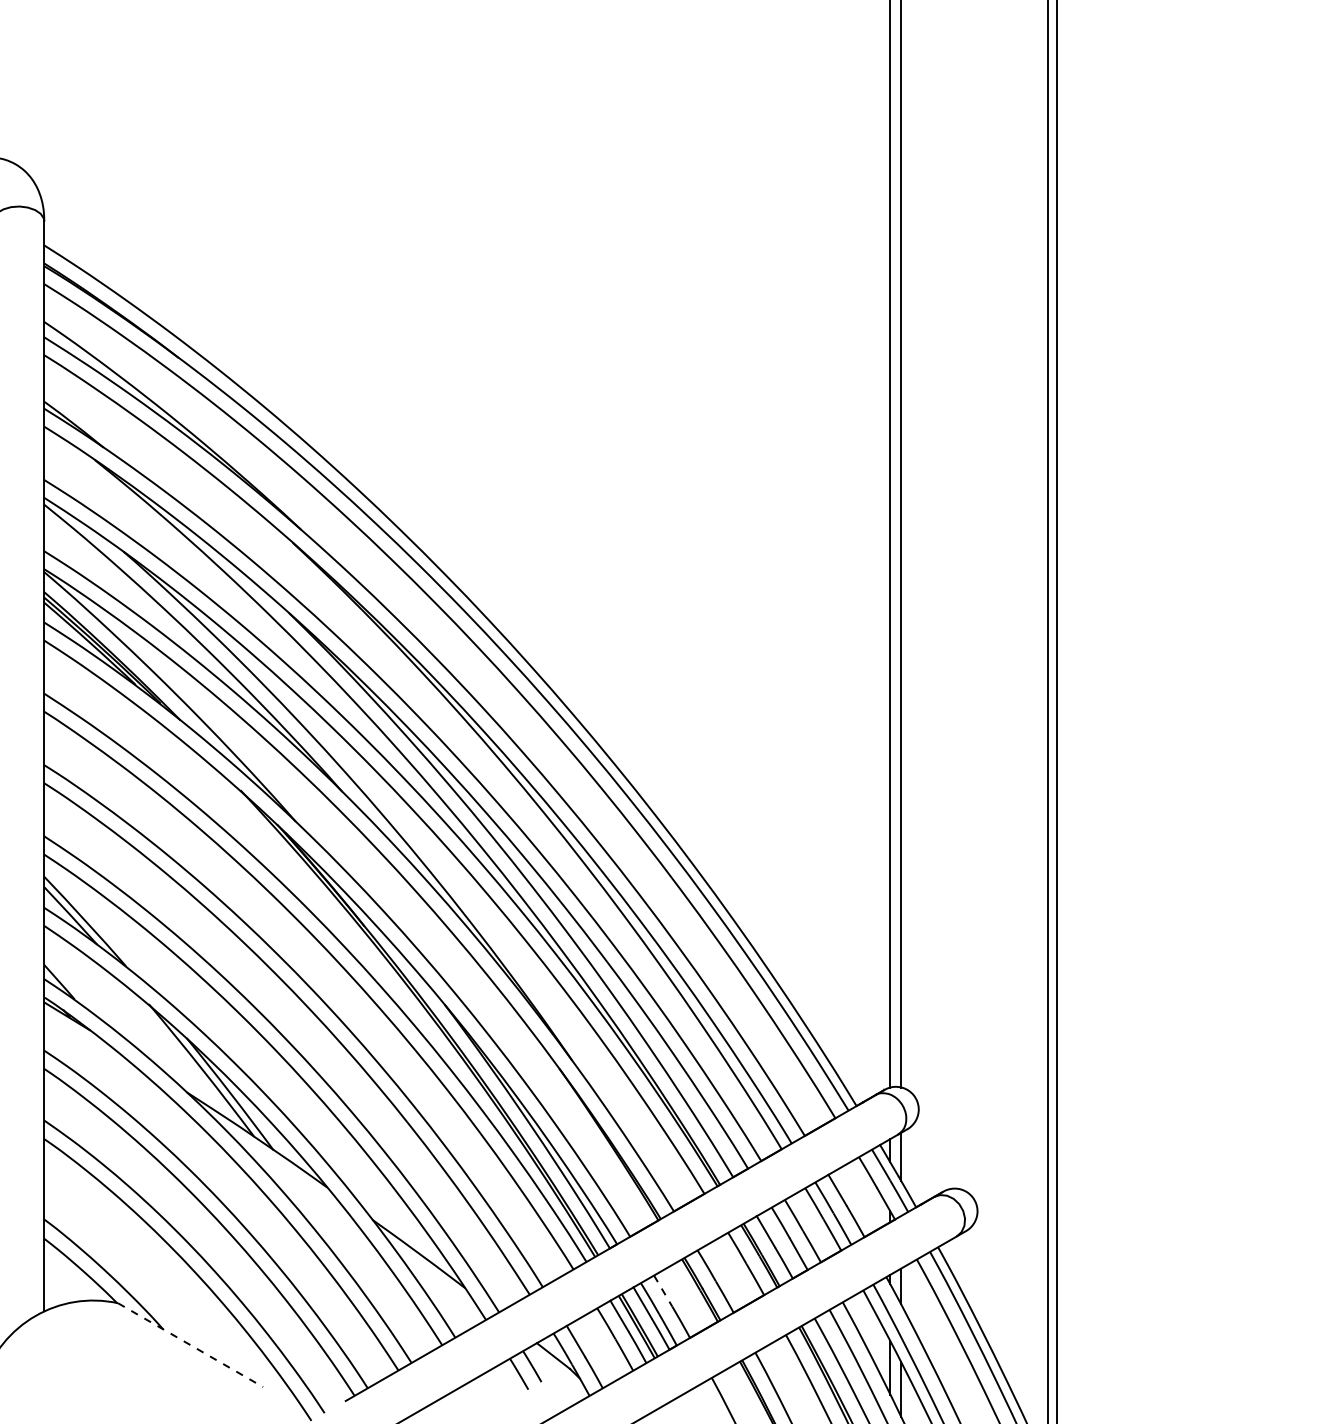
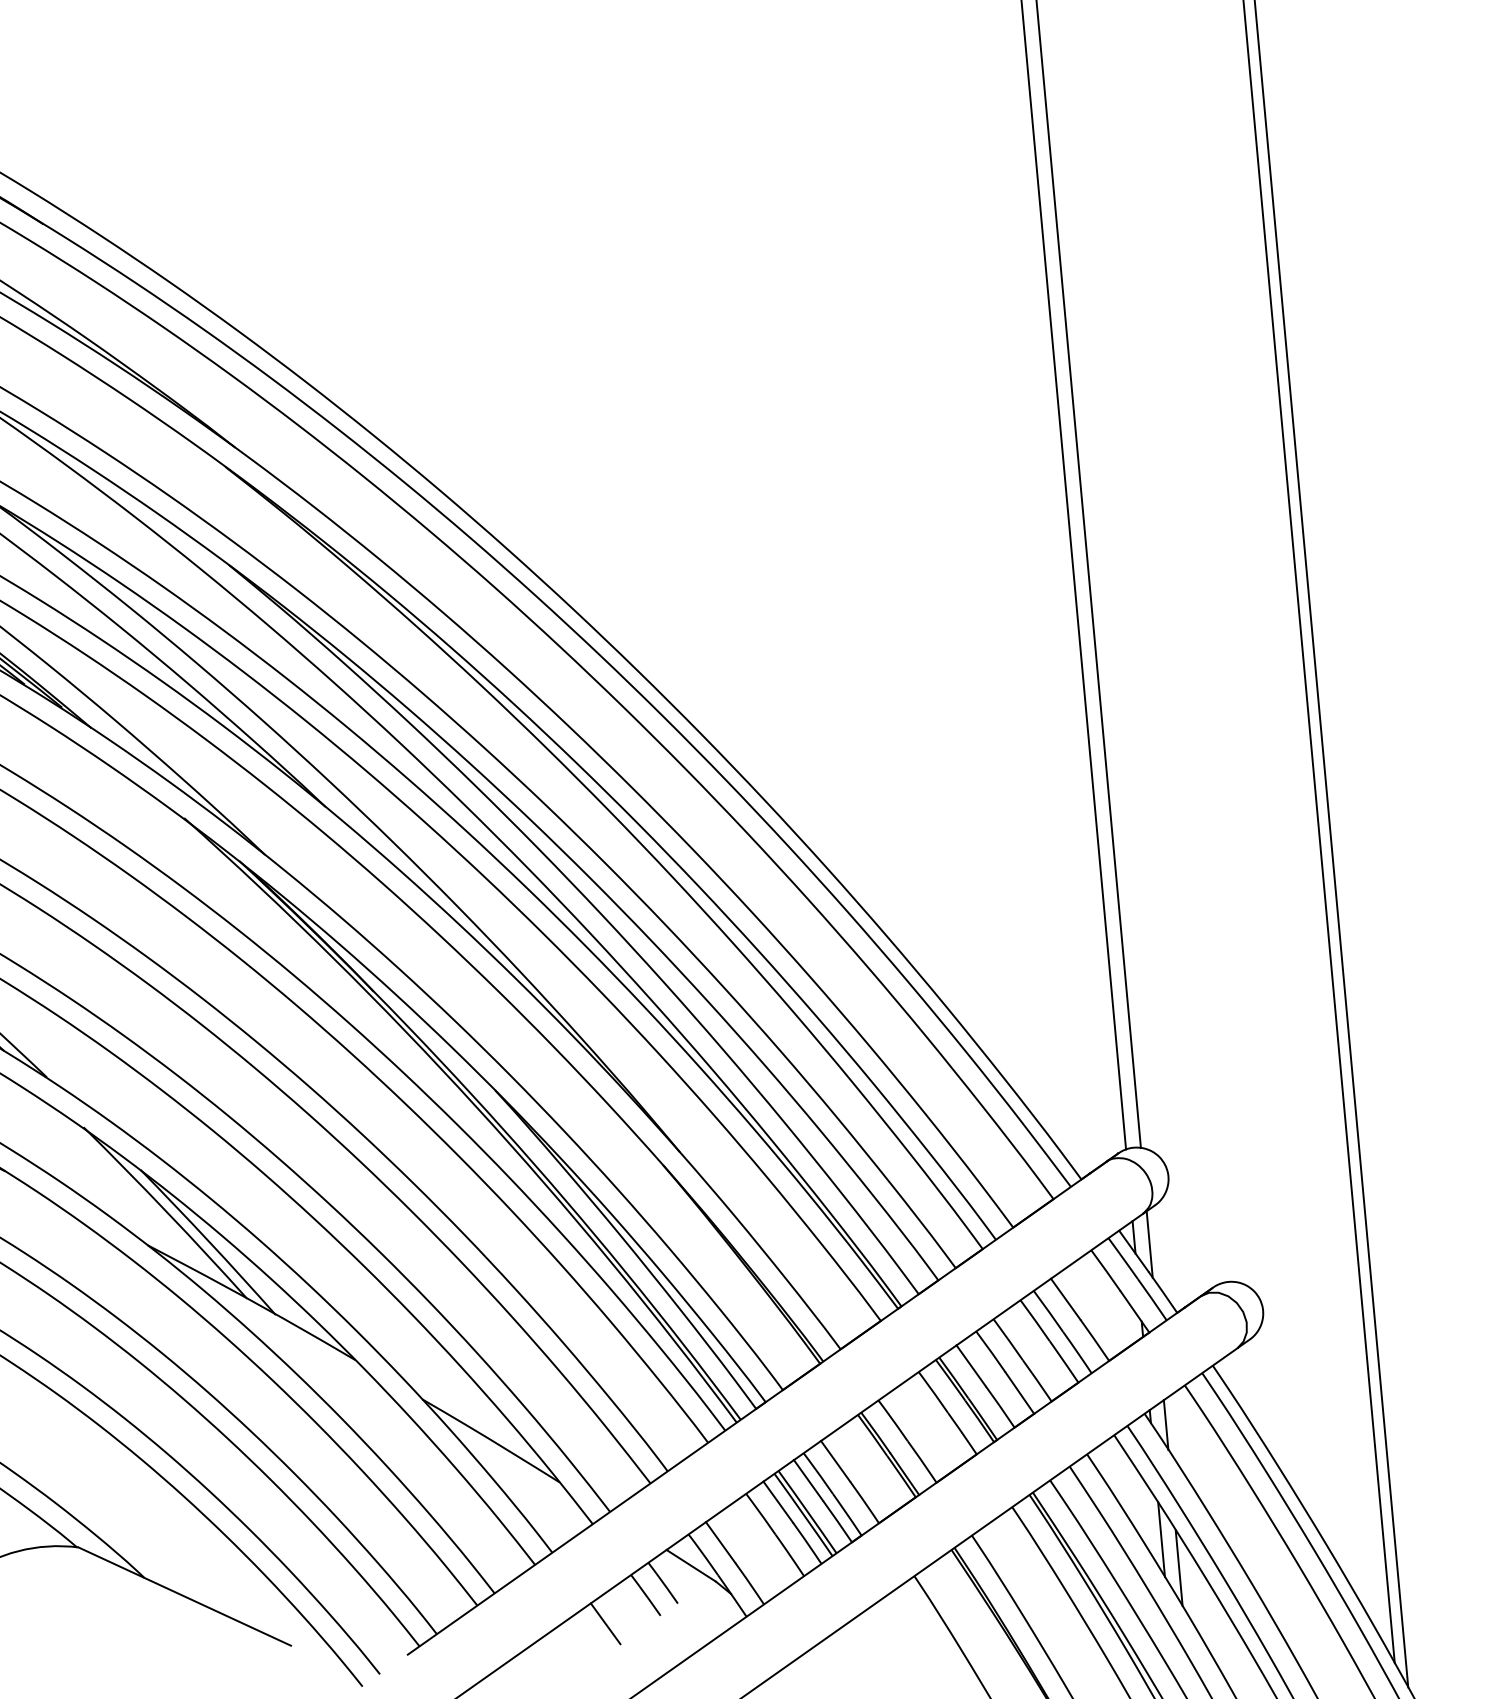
line: (663, 1291) -> (836, 1462), dashed -> solid
line: (190, 1345) -> (184, 1597), dashed -> solid
line: (488, 1391) -> (605, 1623), added

